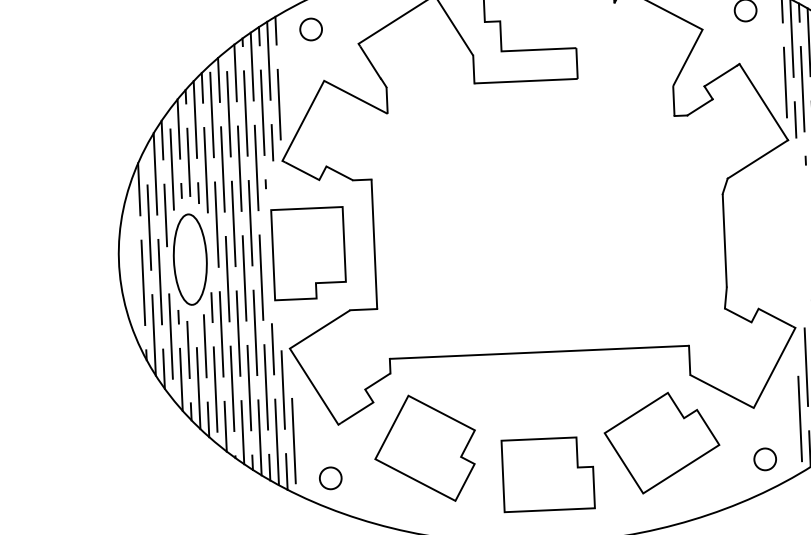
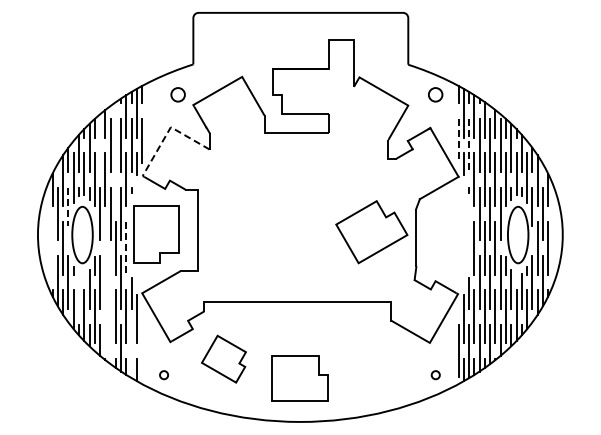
circle: (310, 29) -> (177, 94), moved
line: (235, 72) -> (115, 119), removed
line: (785, 82) -> (458, 140), solid -> dashed
line: (803, 89) -> (469, 145), solid -> dashed
line: (319, 91) -> (167, 133), solid -> dashed
line: (212, 115) -> (100, 145), removed
line: (239, 168) -> (115, 179), removed
line: (165, 216) -> (68, 207), solid -> dashed
line: (227, 277) -> (105, 247), removed
line: (261, 278) -> (126, 248), solid -> dashed
line: (143, 281) -> (52, 247), removed
line: (238, 333) -> (110, 282), removed
line: (187, 348) -> (78, 290), removed
line: (232, 388) -> (105, 316), removed
line: (242, 432) -> (110, 344), removed
line: (276, 440) -> (131, 350), removed
line: (294, 440) -> (142, 350), removed
part: (661, 443) -> (371, 232), moved
part: (424, 447) -> (223, 358), size x0.7
circle: (764, 458) -> (435, 374), size x0.6
circle: (329, 477) -> (163, 374), size x0.6

